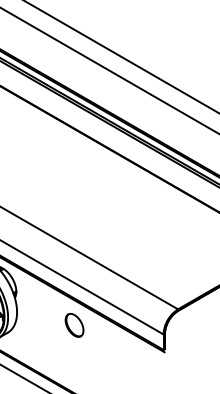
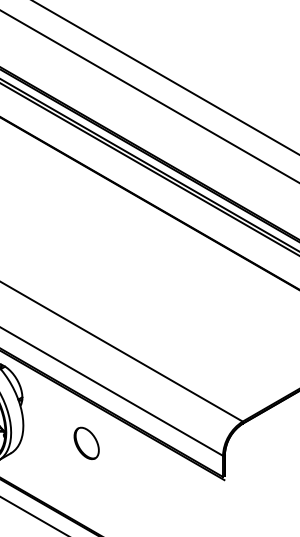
part: (74, 325) -> (86, 443), moved

